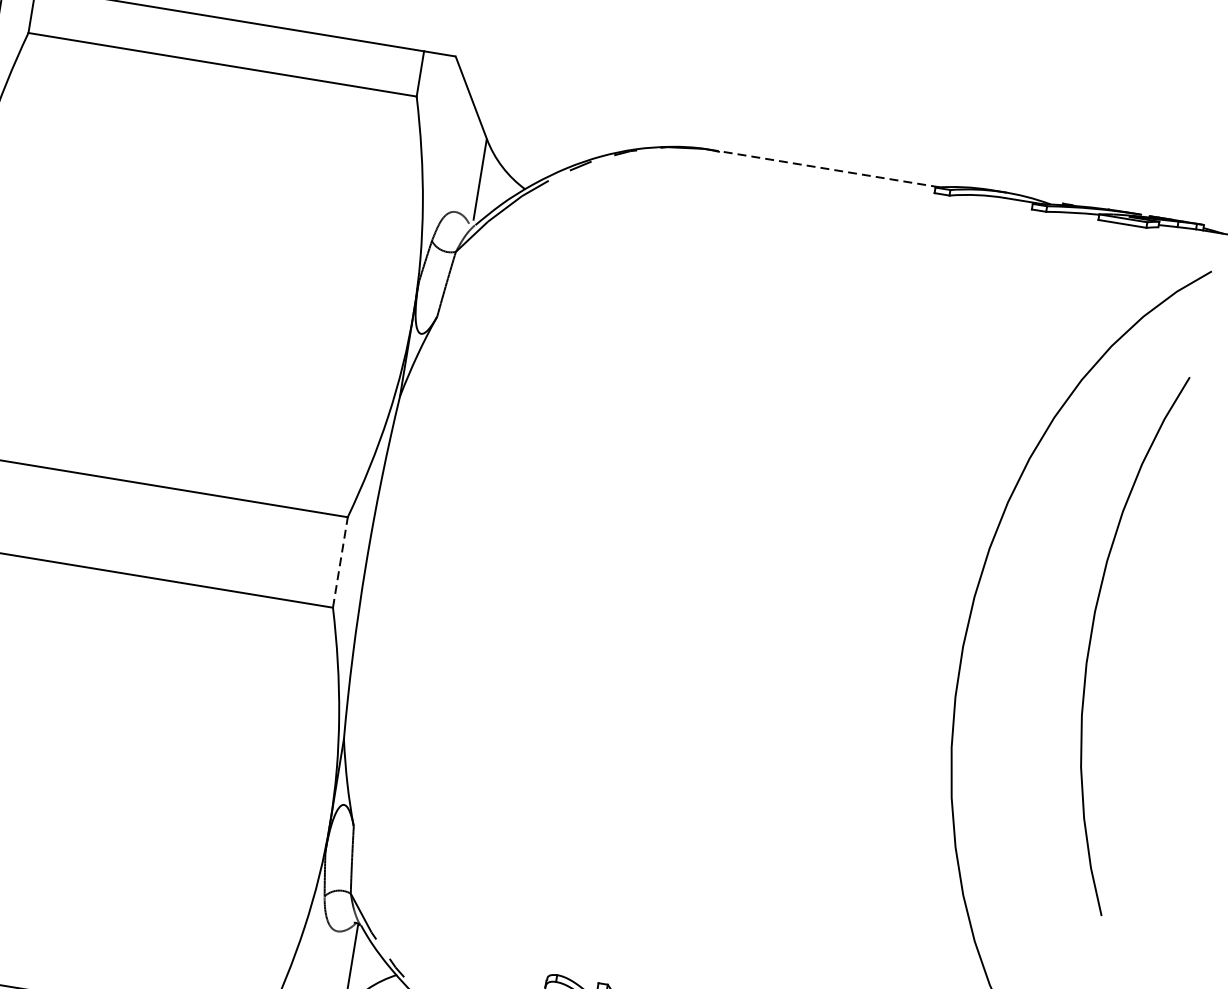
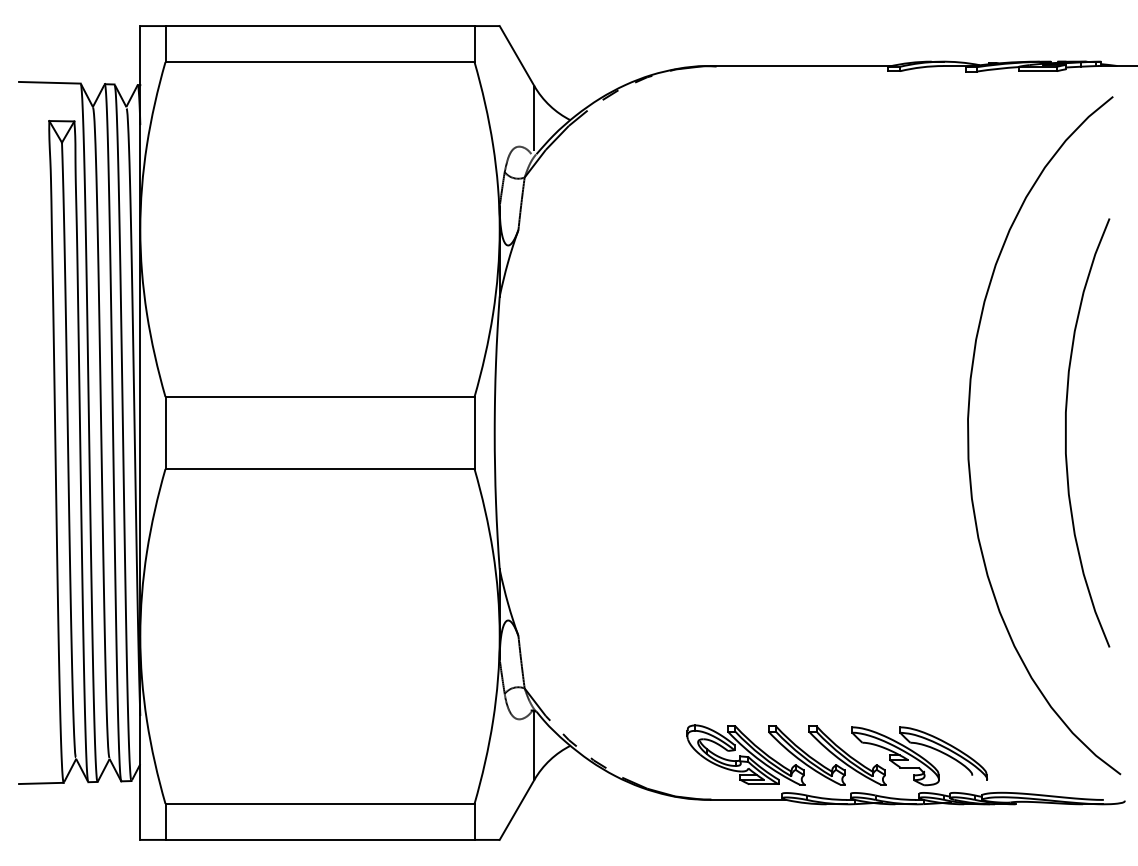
line: (825, 169) -> (800, 66), dashed -> solid
line: (340, 561) -> (474, 432), dashed -> solid
curve: (1091, 637) -> (1066, 432), moved

